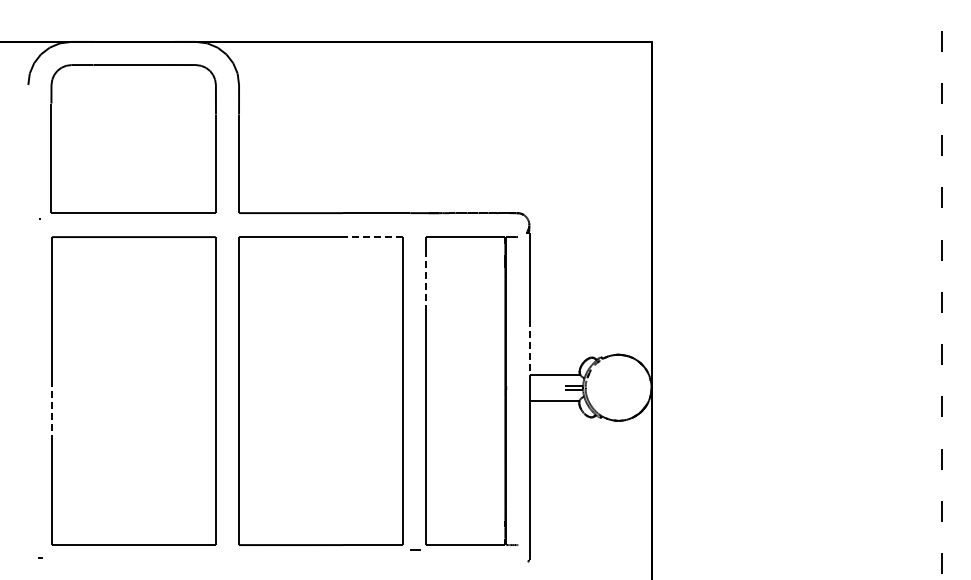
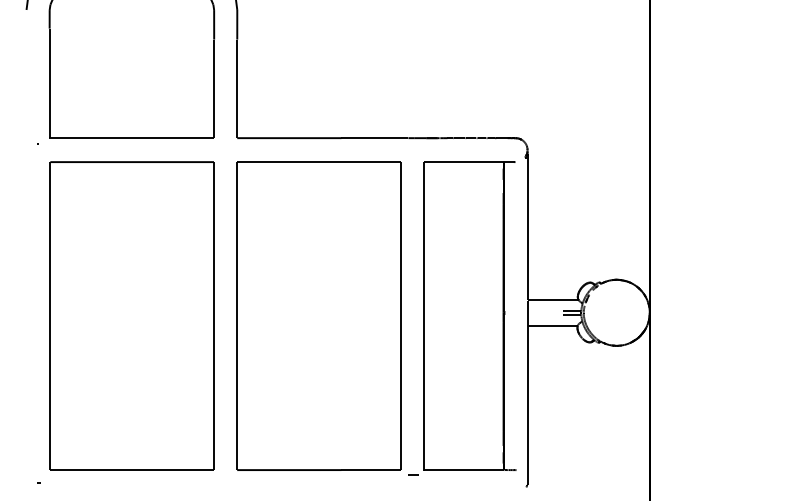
line: (372, 237) -> (370, 162), dashed -> solid
line: (425, 279) -> (423, 204), dashed -> solid
line: (529, 347) -> (527, 272), dashed -> solid
line: (52, 409) -> (50, 334), dashed -> solid

